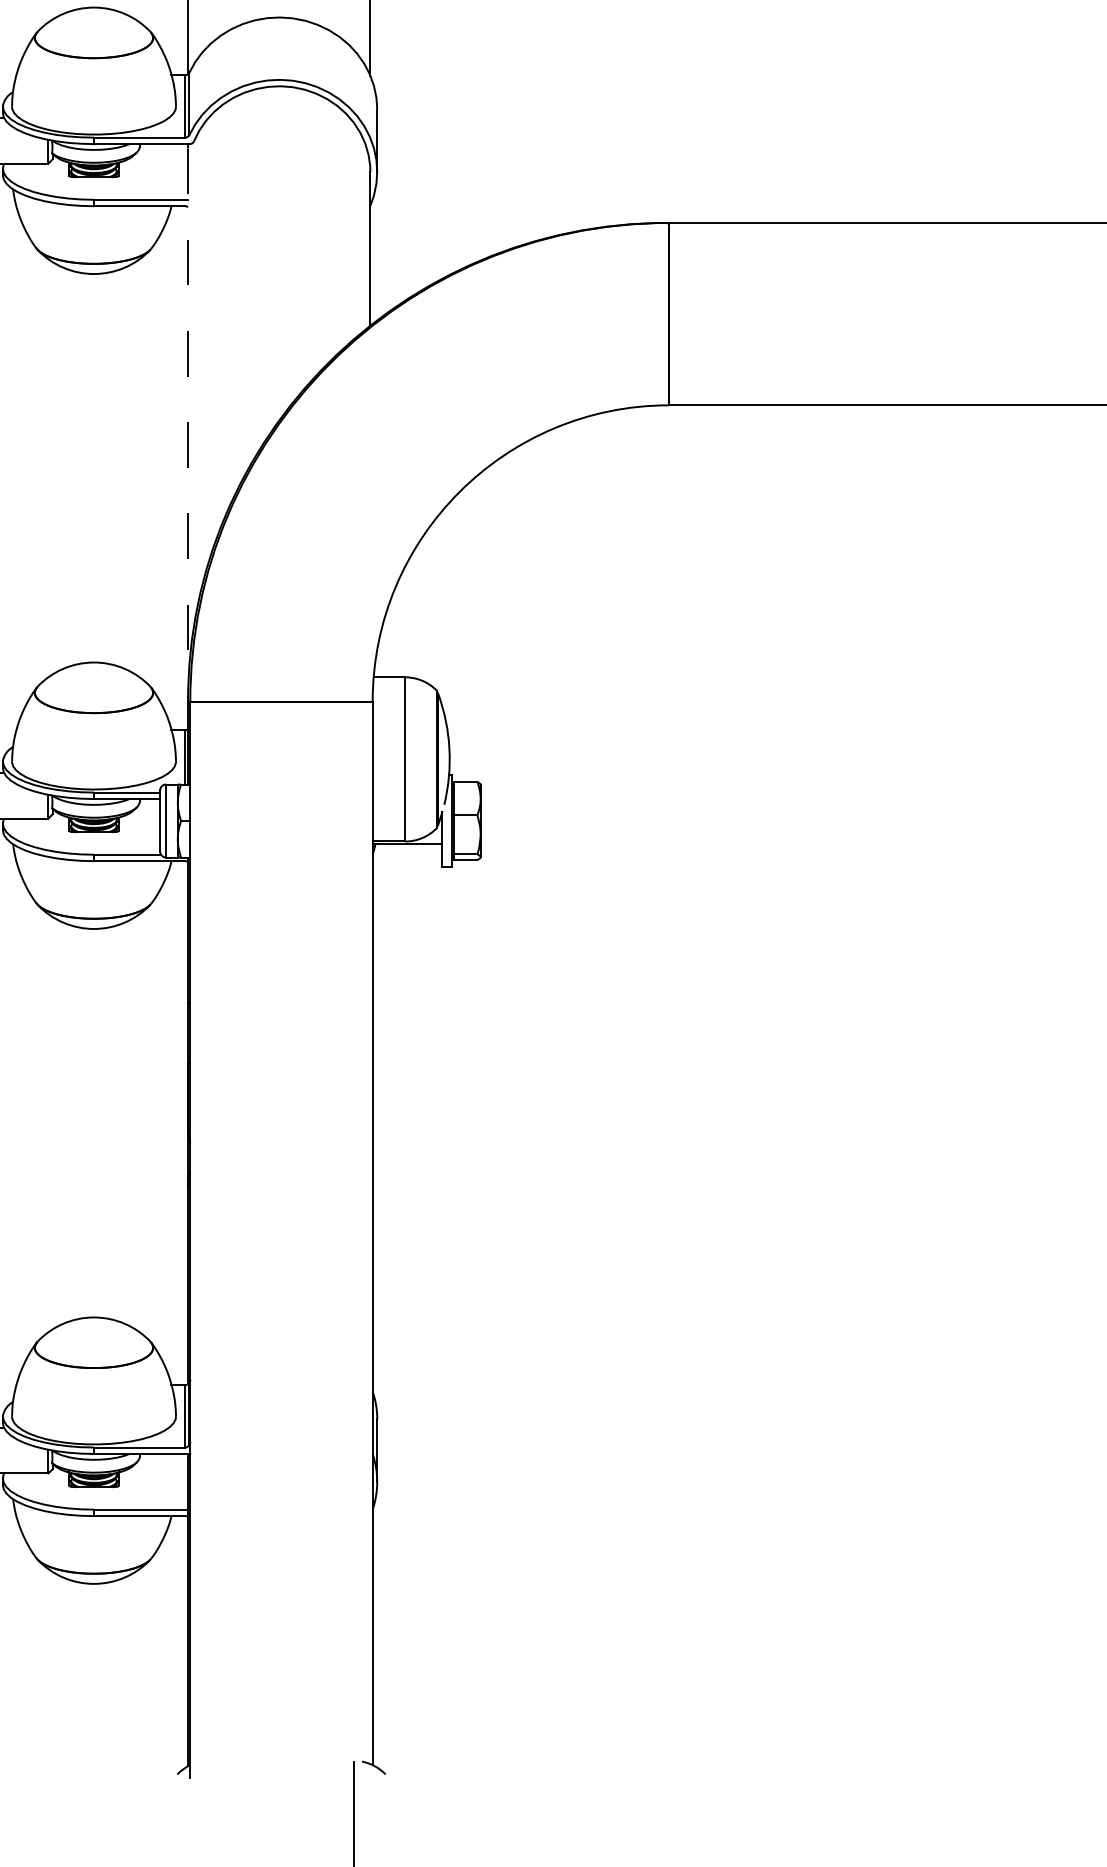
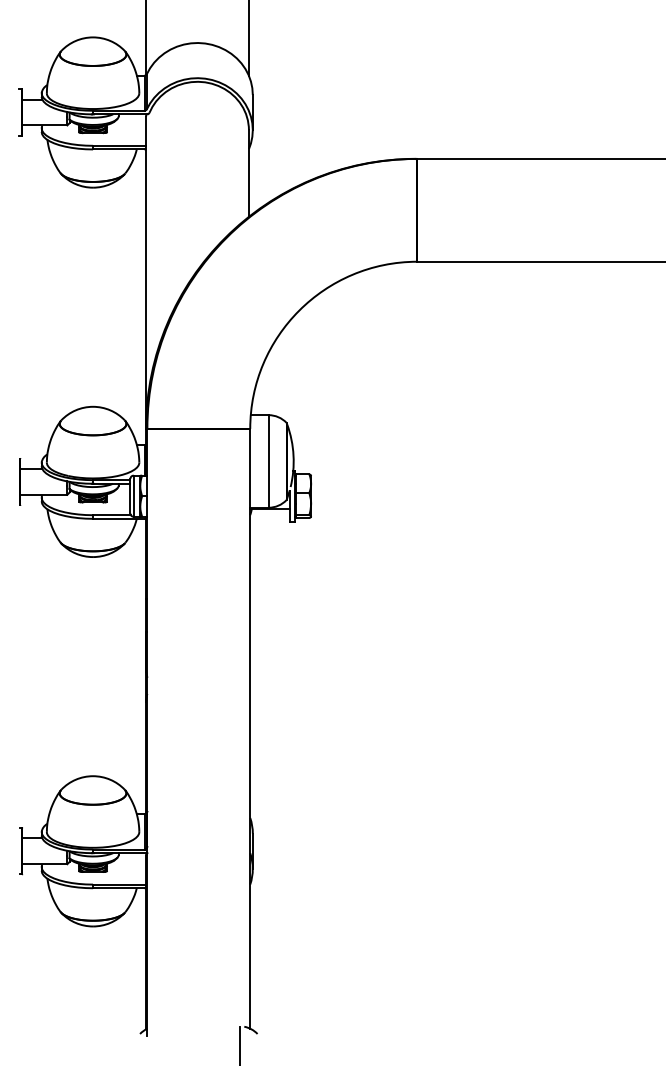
line: (188, 424) -> (146, 272), dashed -> solid

